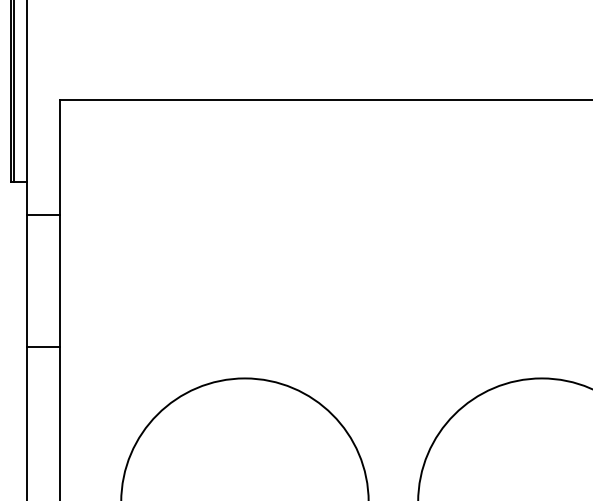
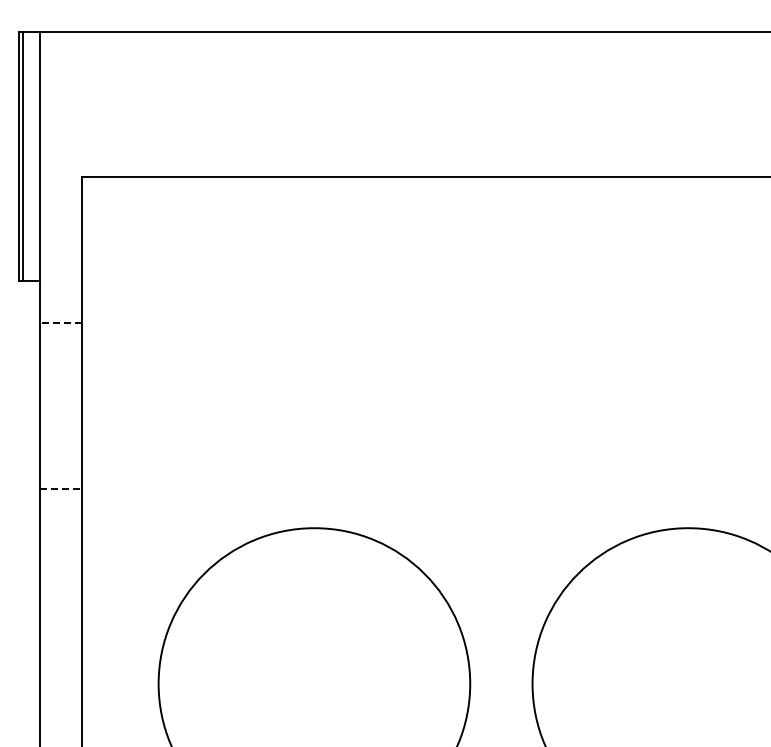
line: (44, 215) -> (61, 322), solid -> dashed
line: (44, 346) -> (61, 488), solid -> dashed

